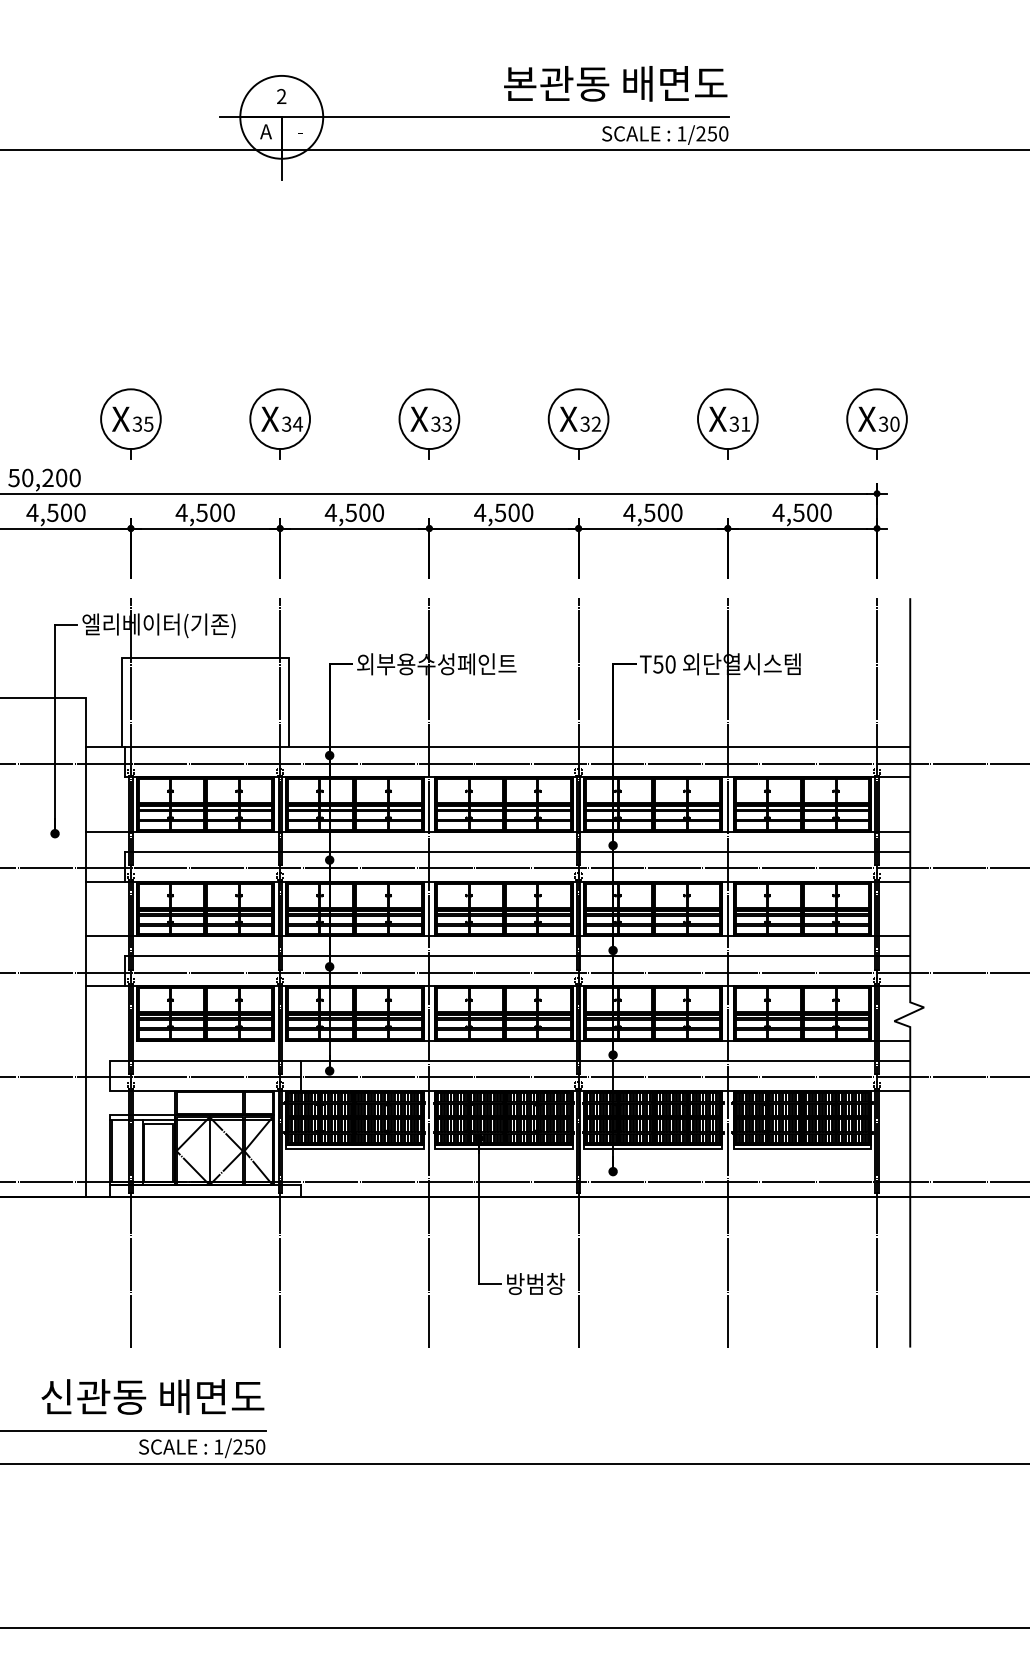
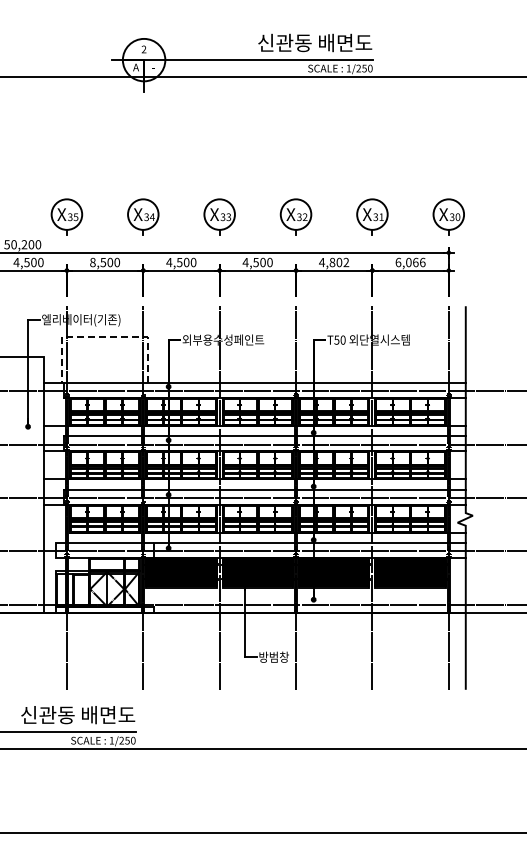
text: (518, 82) -> (265, 42), 본관동 배면도 -> 신관동 배면도
text: (180, 512) -> (92, 262), 4,500 -> 8,500
text: (663, 512) -> (339, 262), 4,500 -> 4,802
text: (802, 512) -> (410, 262), 4,500 -> 6,066
line: (206, 657) -> (105, 336), solid -> dashed

